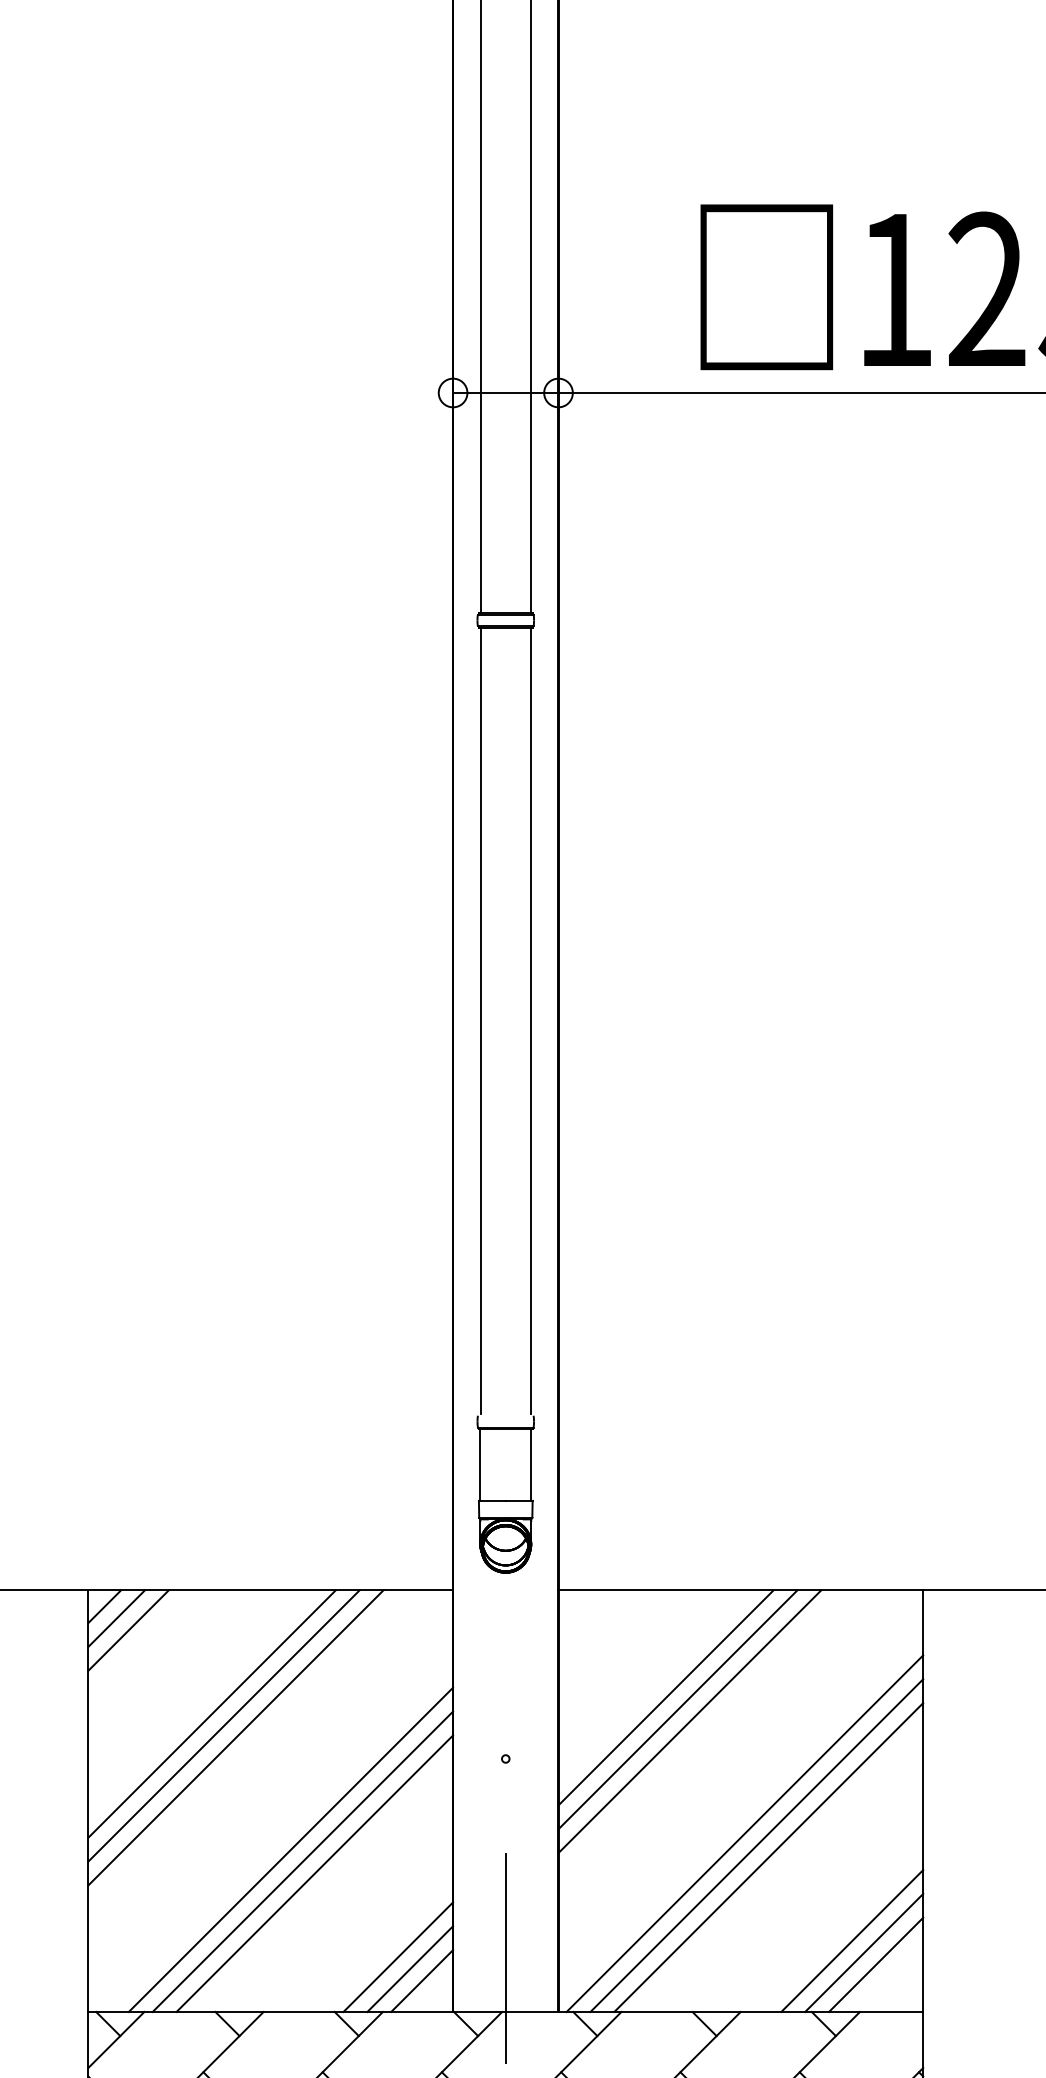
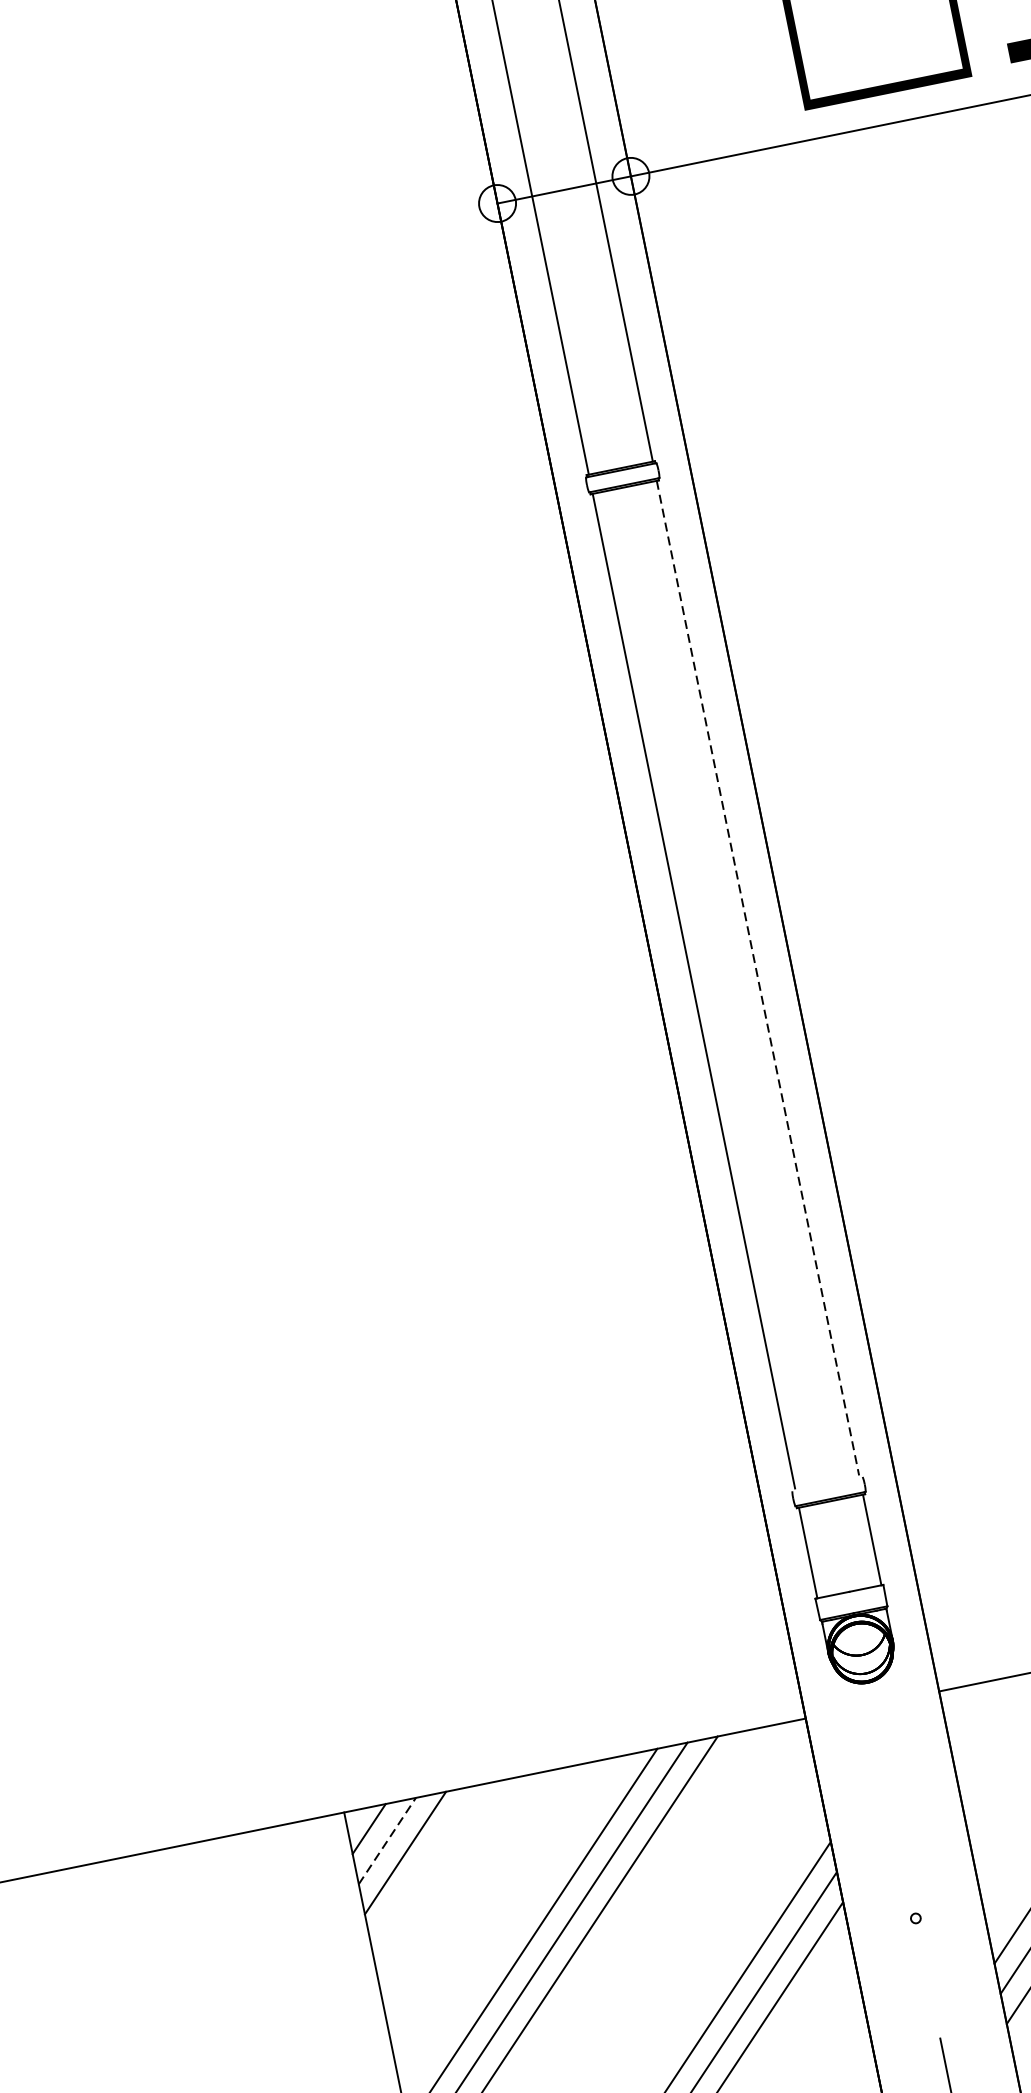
line: (531, 1021) -> (758, 978), solid -> dashed
line: (117, 1618) -> (388, 1840), solid -> dashed

